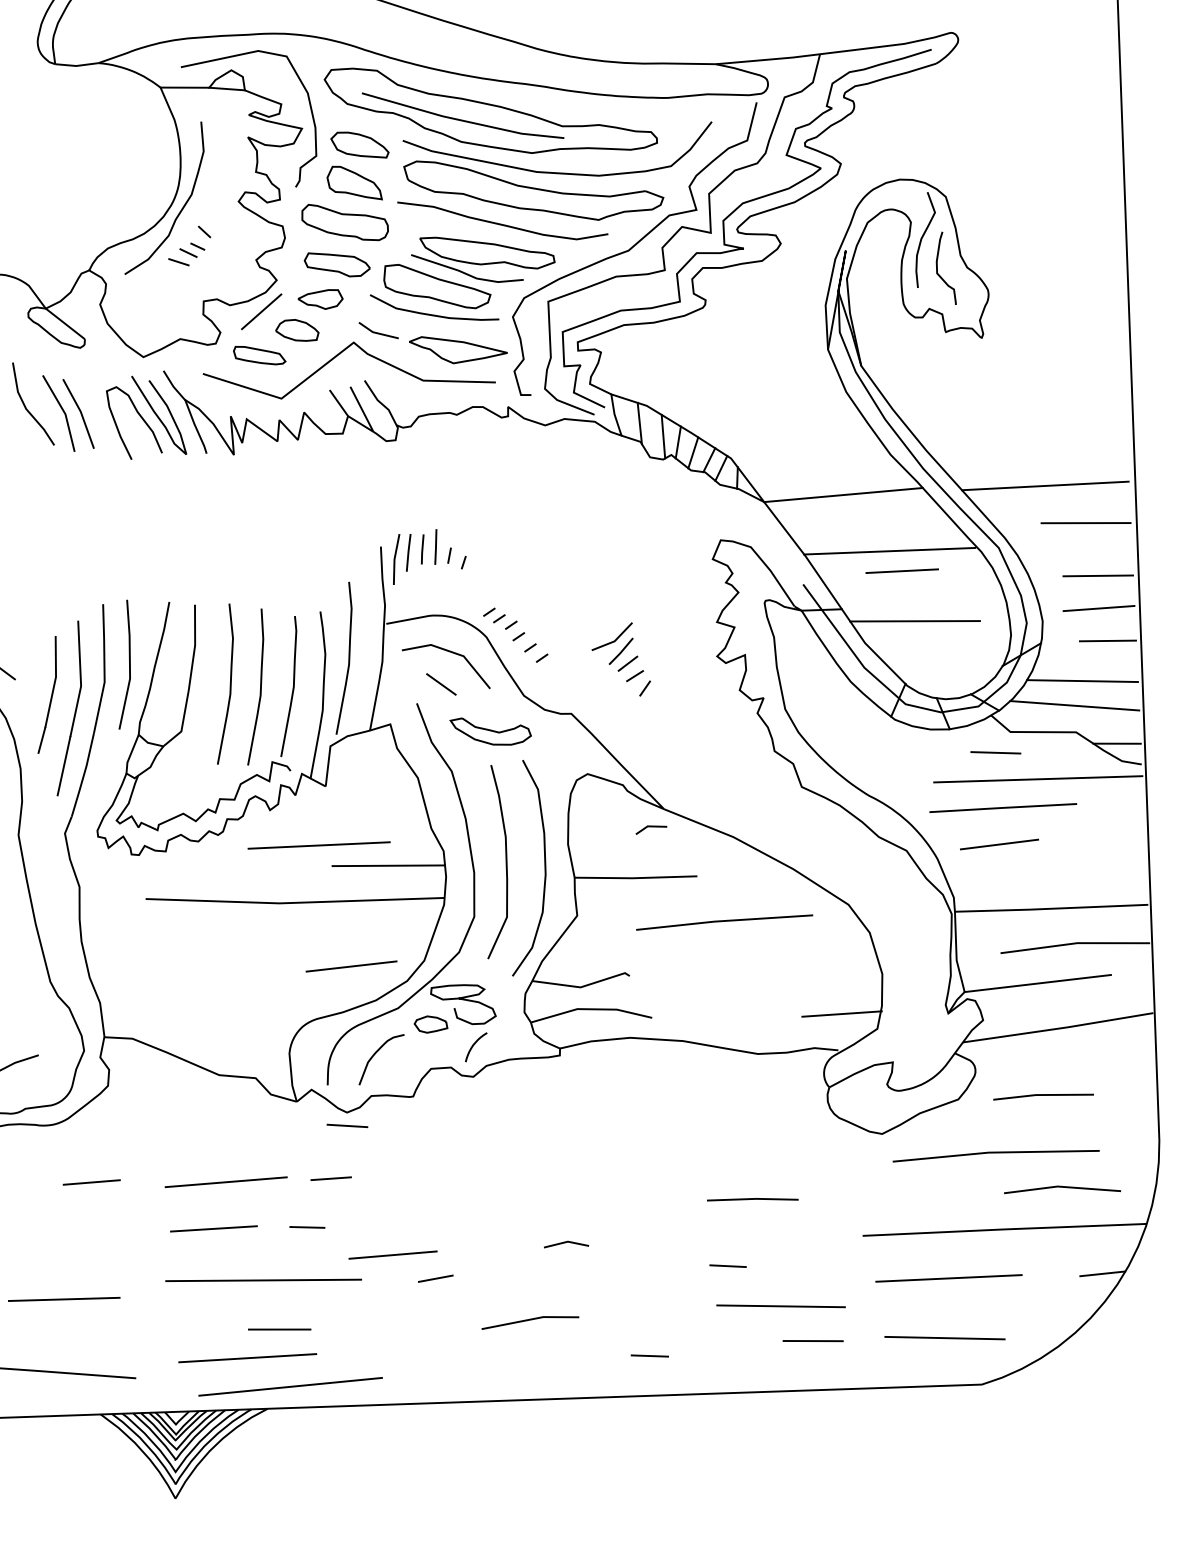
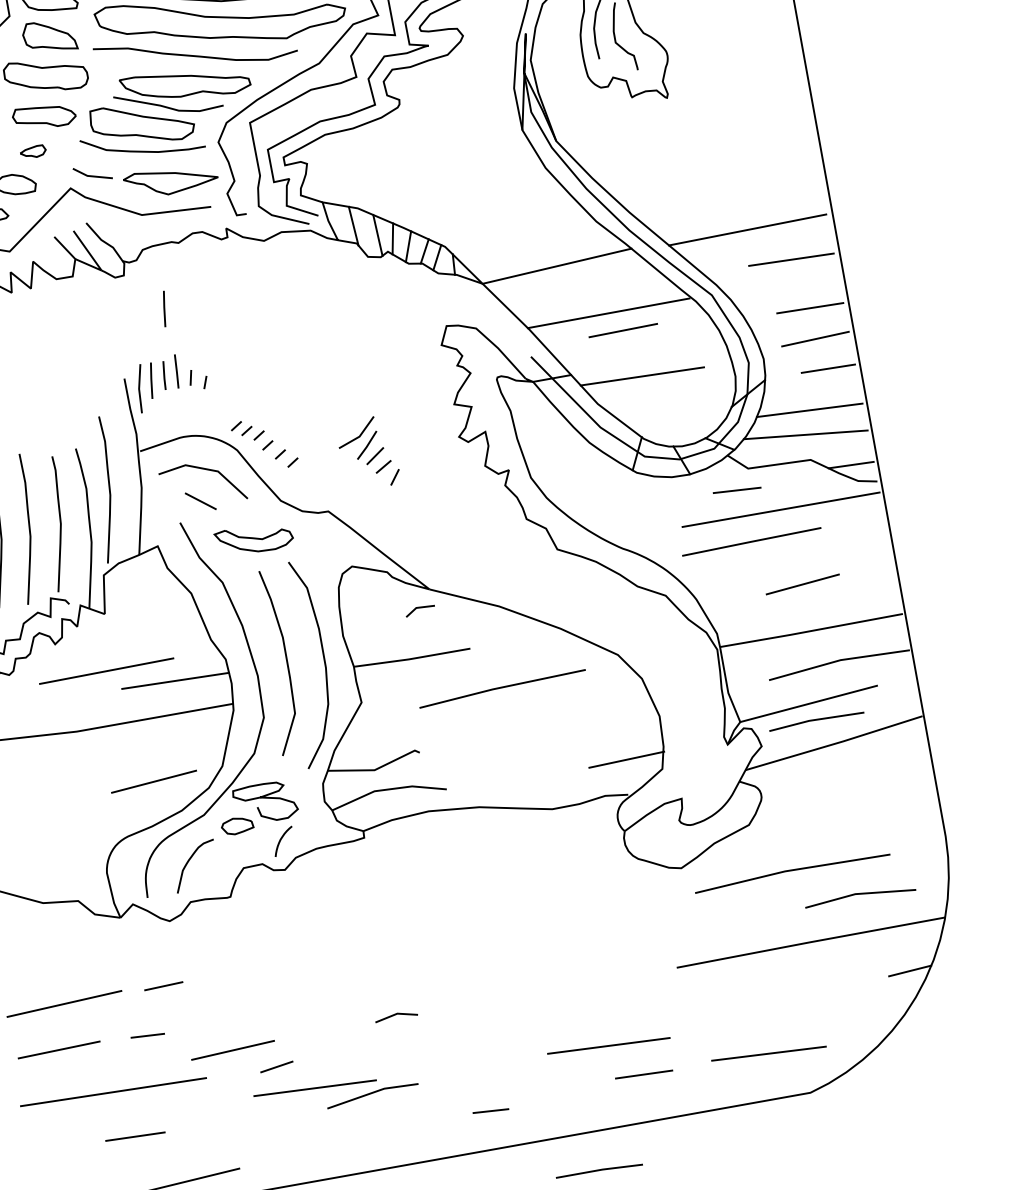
part: (320, 299) -> (33, 152), size x0.6
line: (432, 480) -> (164, 308), added
line: (999, 844) -> (802, 584), moved
line: (1043, 1095) -> (816, 720), moved
line: (347, 1125) -> (171, 933), removed
line: (752, 1199) -> (599, 1170), moved
line: (727, 1266) -> (552, 1015), removed
line: (948, 1278) -> (764, 996), removed
line: (471, 1306) -> (314, 1088), added
line: (247, 1358) -> (108, 1168), removed

